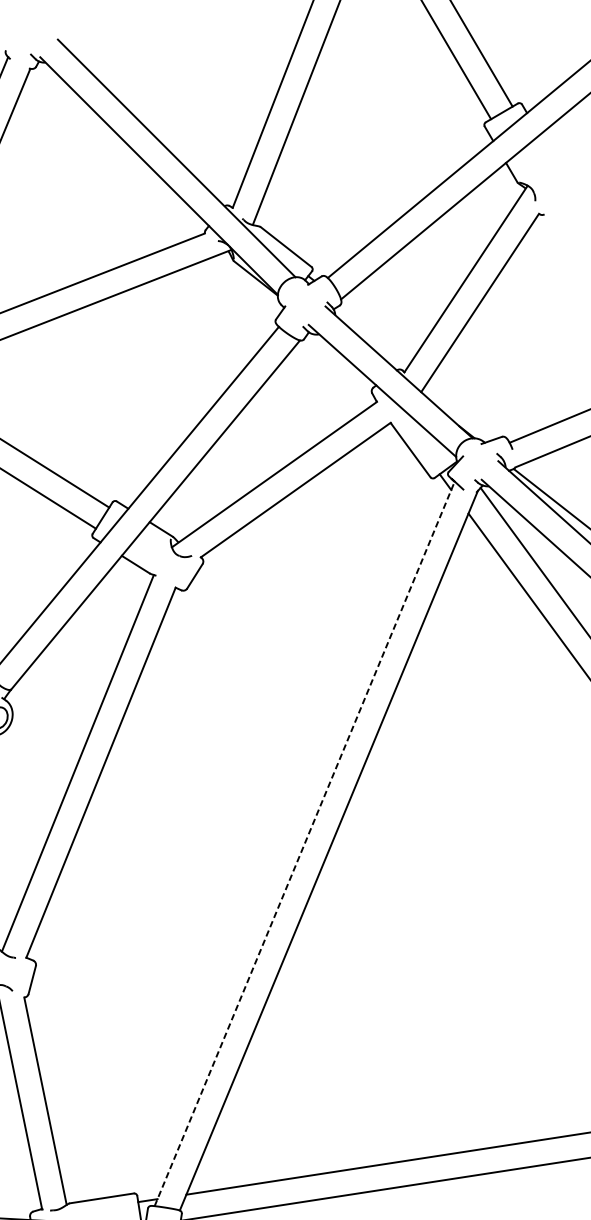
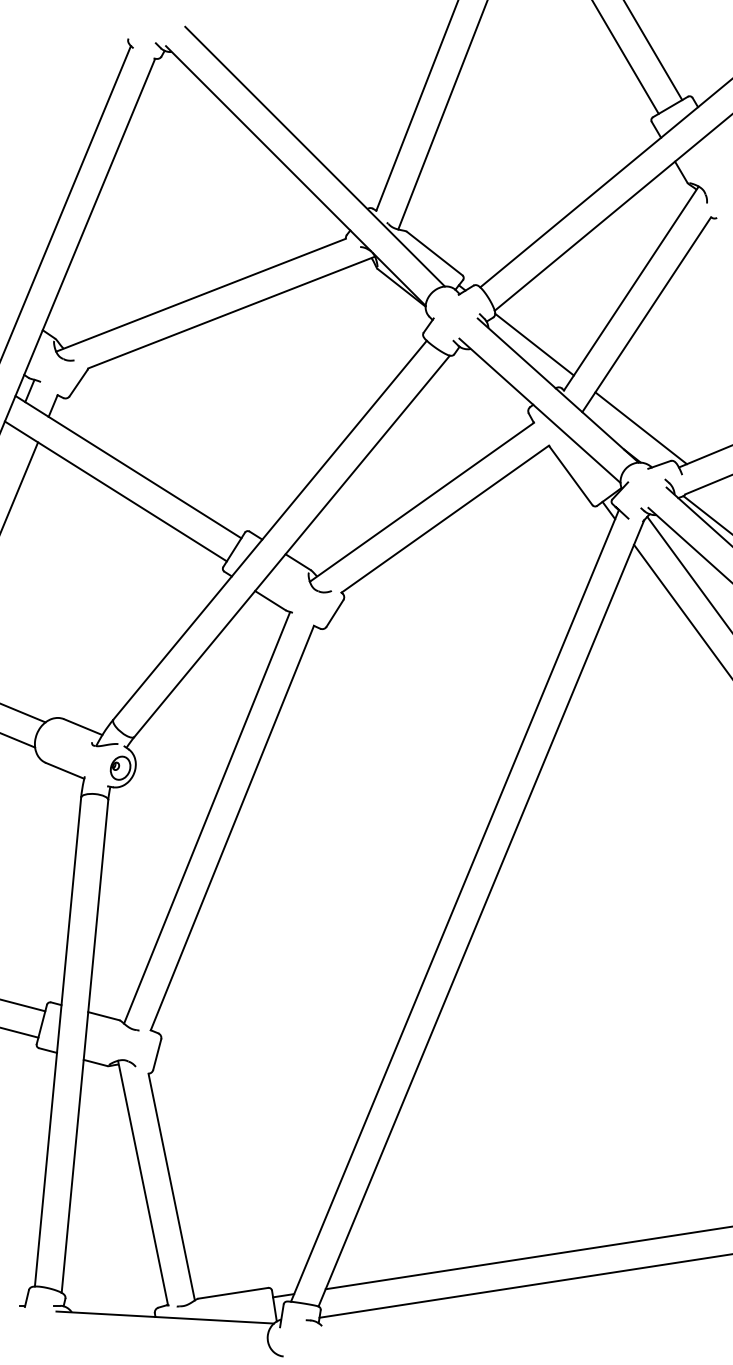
line: (377, 330) -> (534, 344), added
line: (474, 407) -> (640, 428), added
line: (305, 843) -> (455, 905), dashed -> solid

